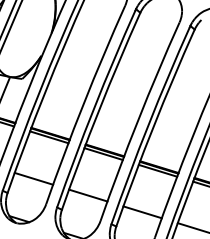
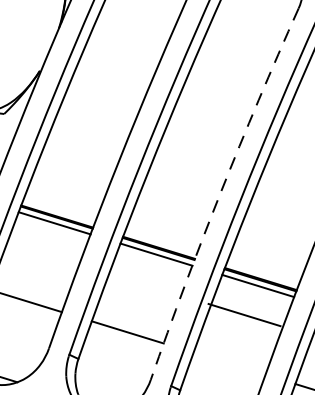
arc: (137, 120) -> (219, 191), solid -> dashed
line: (142, 212) -> (244, 315), moved

